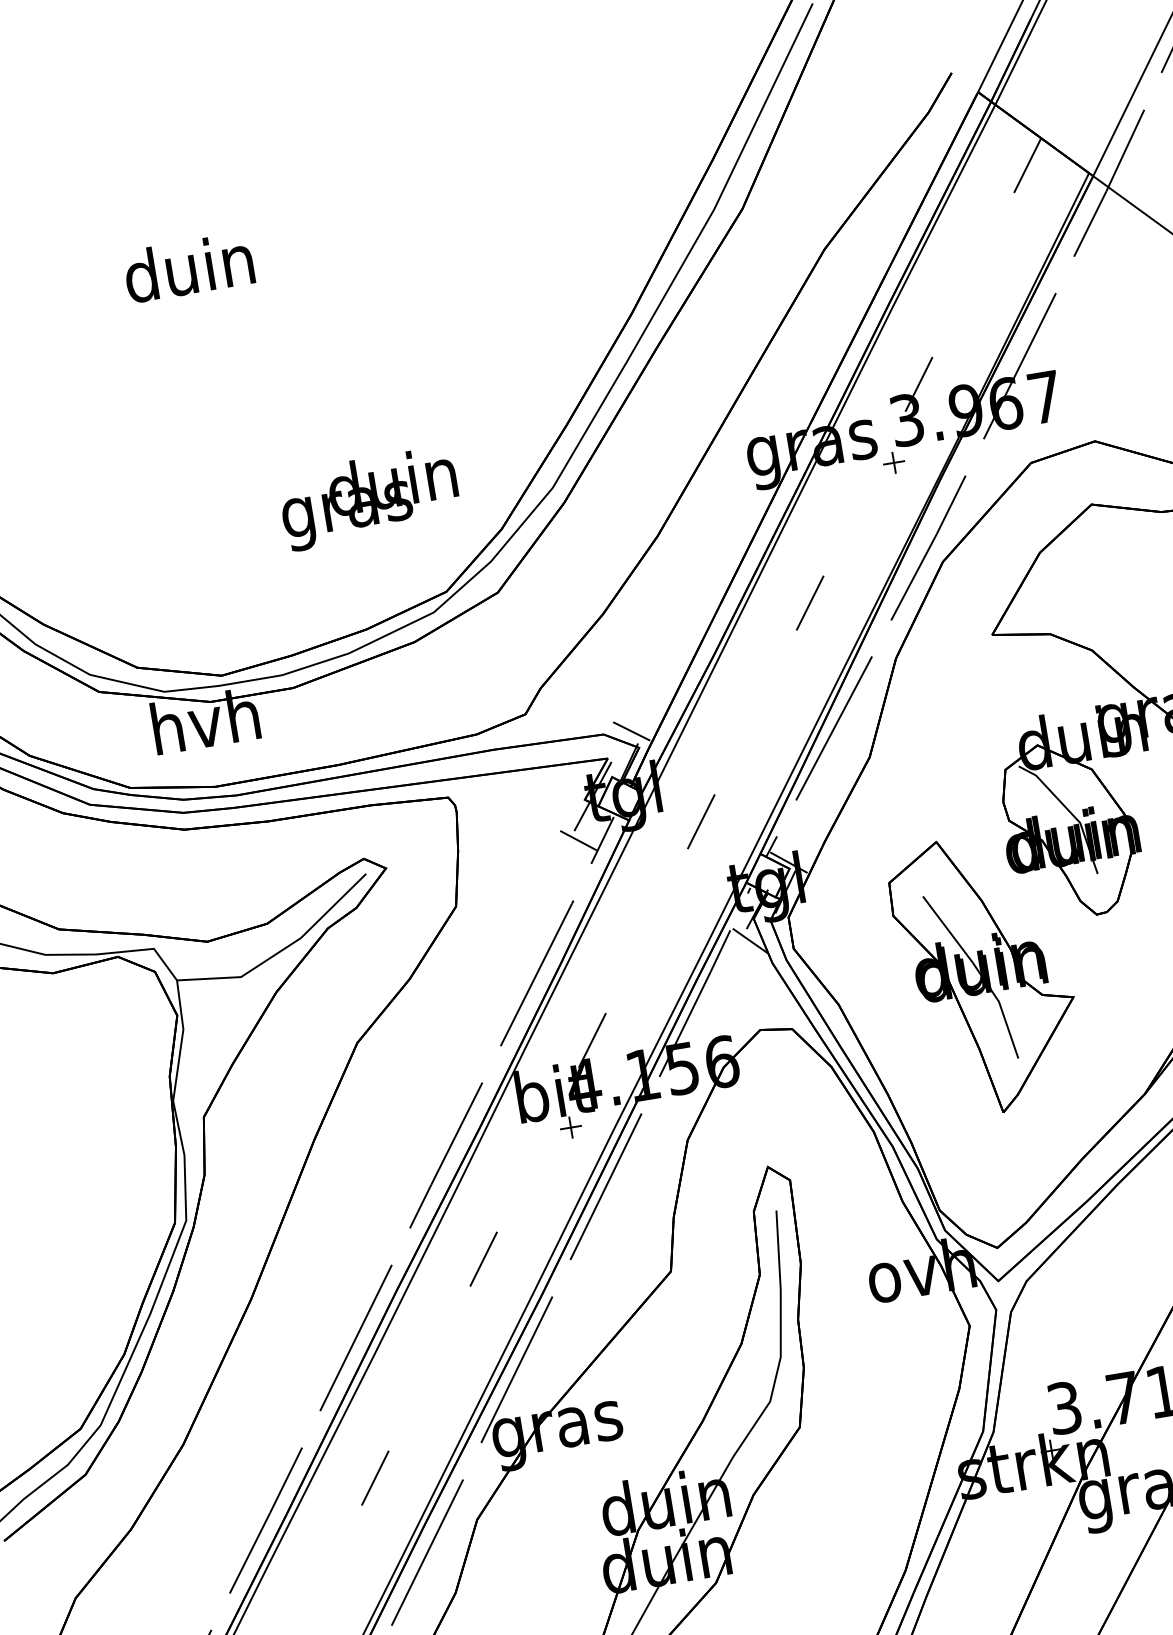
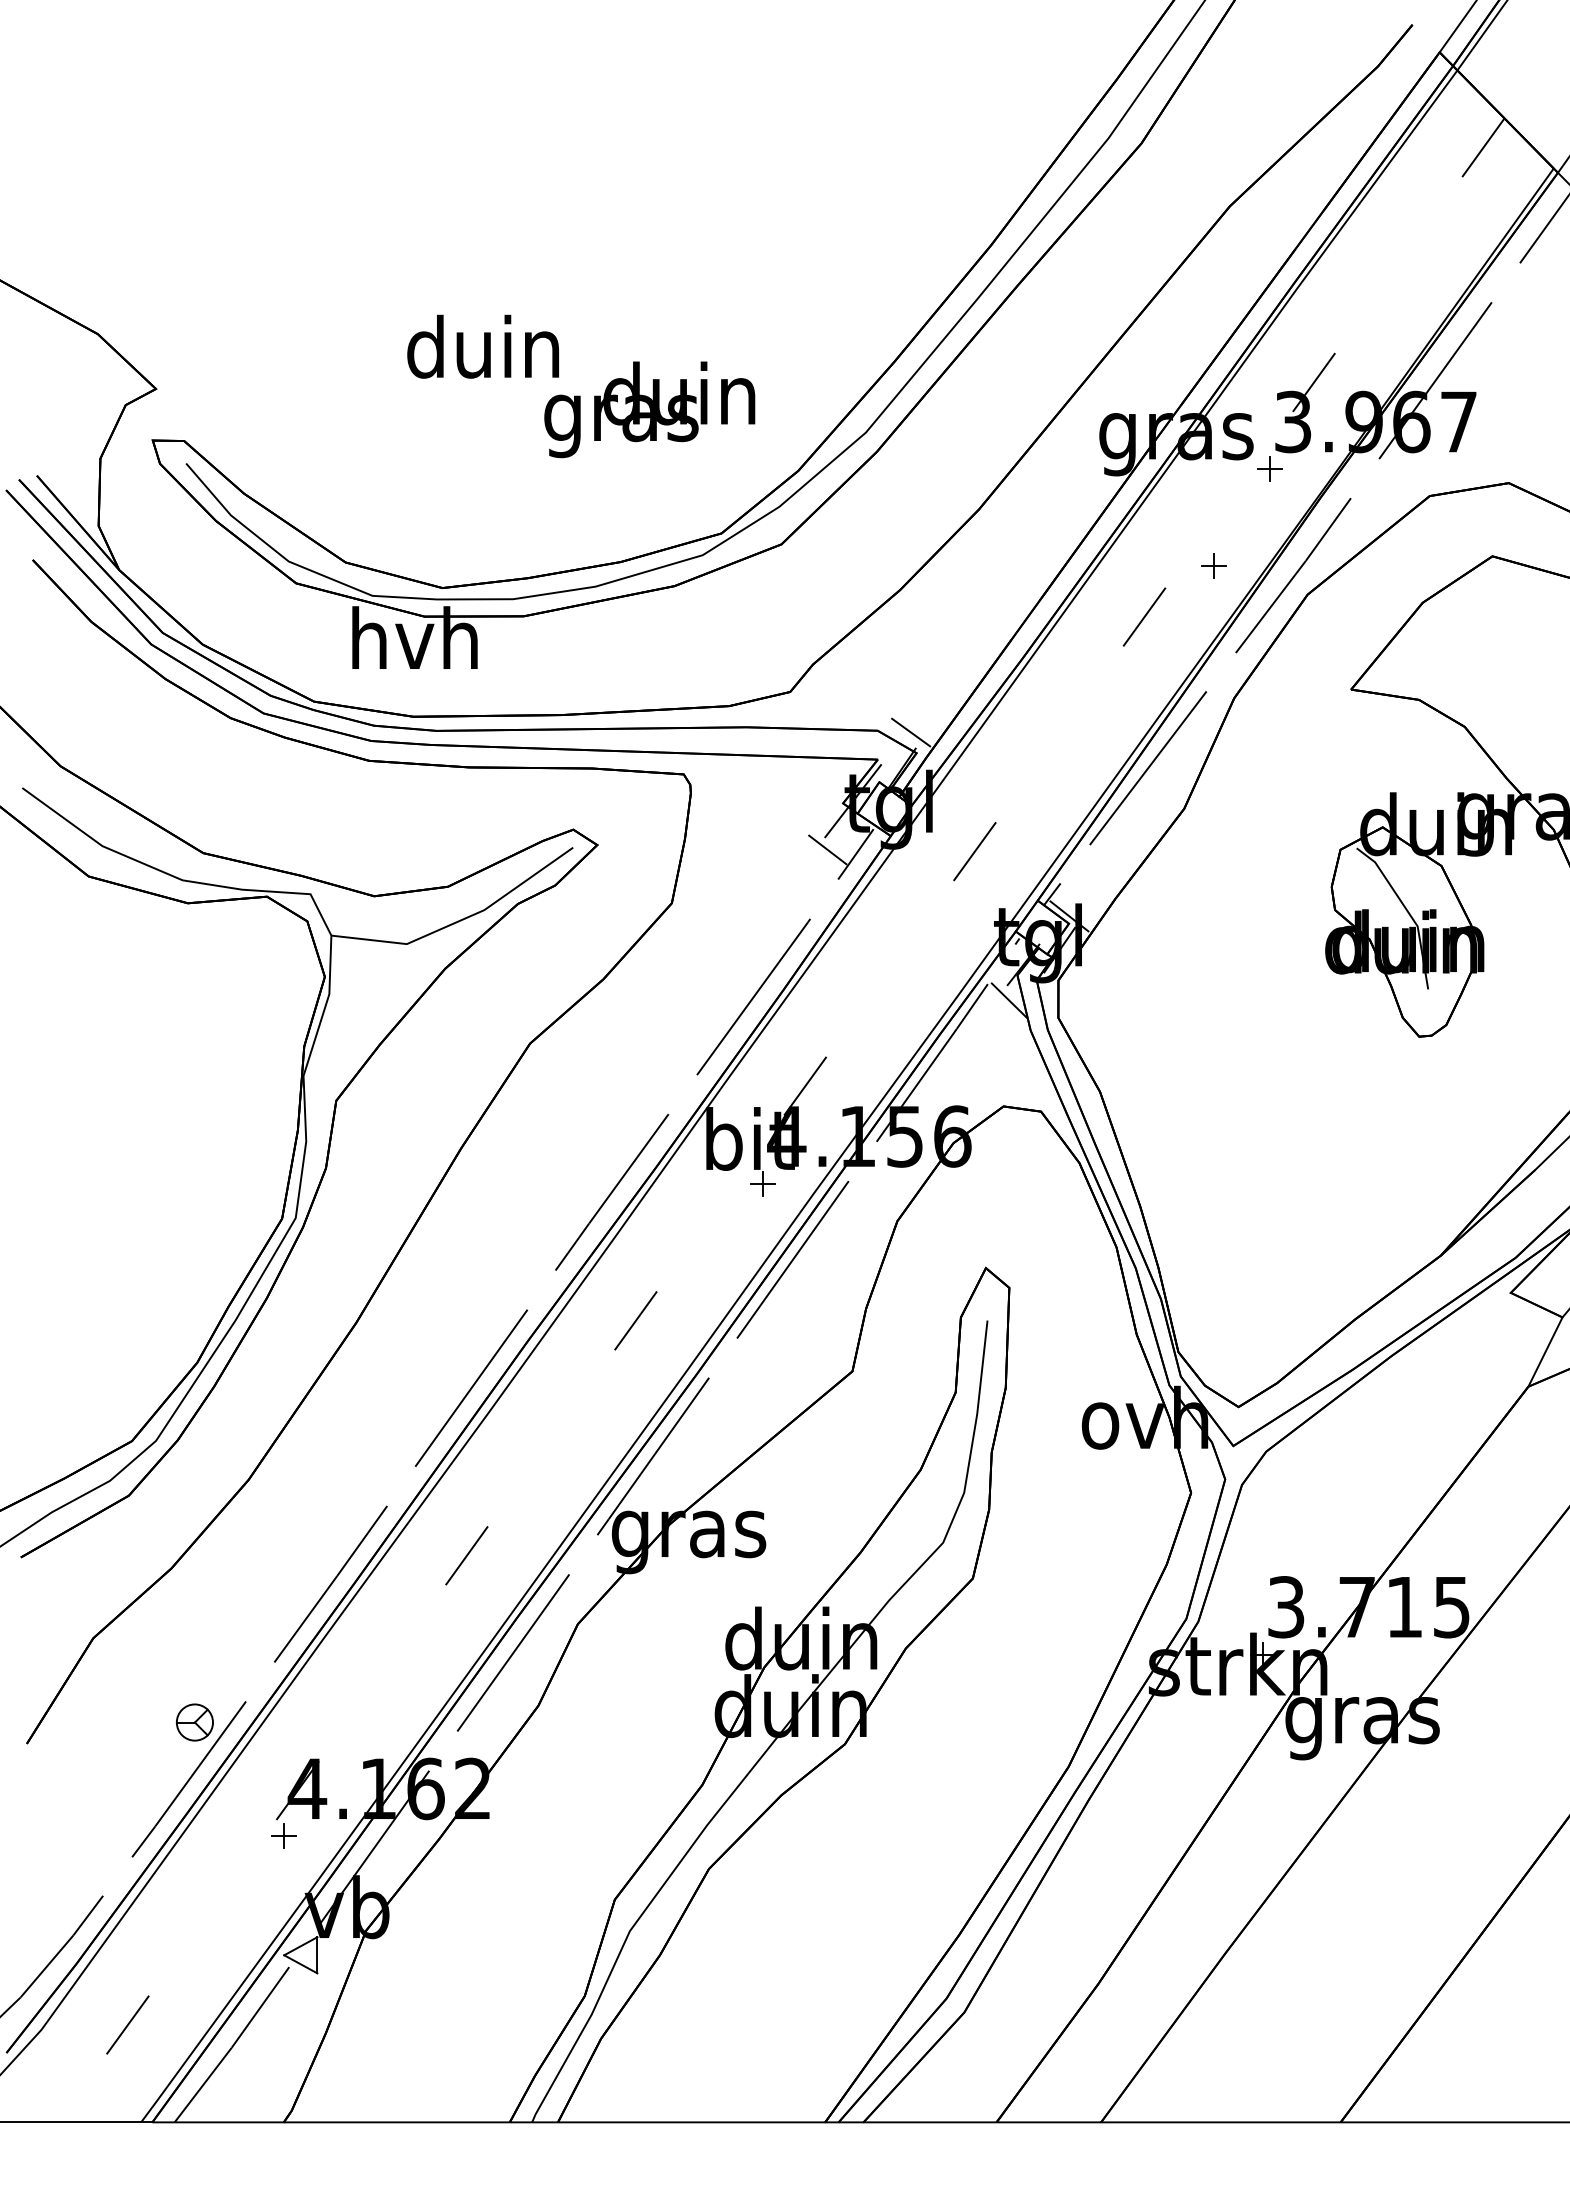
text: (188, 267) -> (482, 346), moved
part: (860, 550) -> (1213, 565), added
part: (986, 973) -> (1278, 1084), removed

